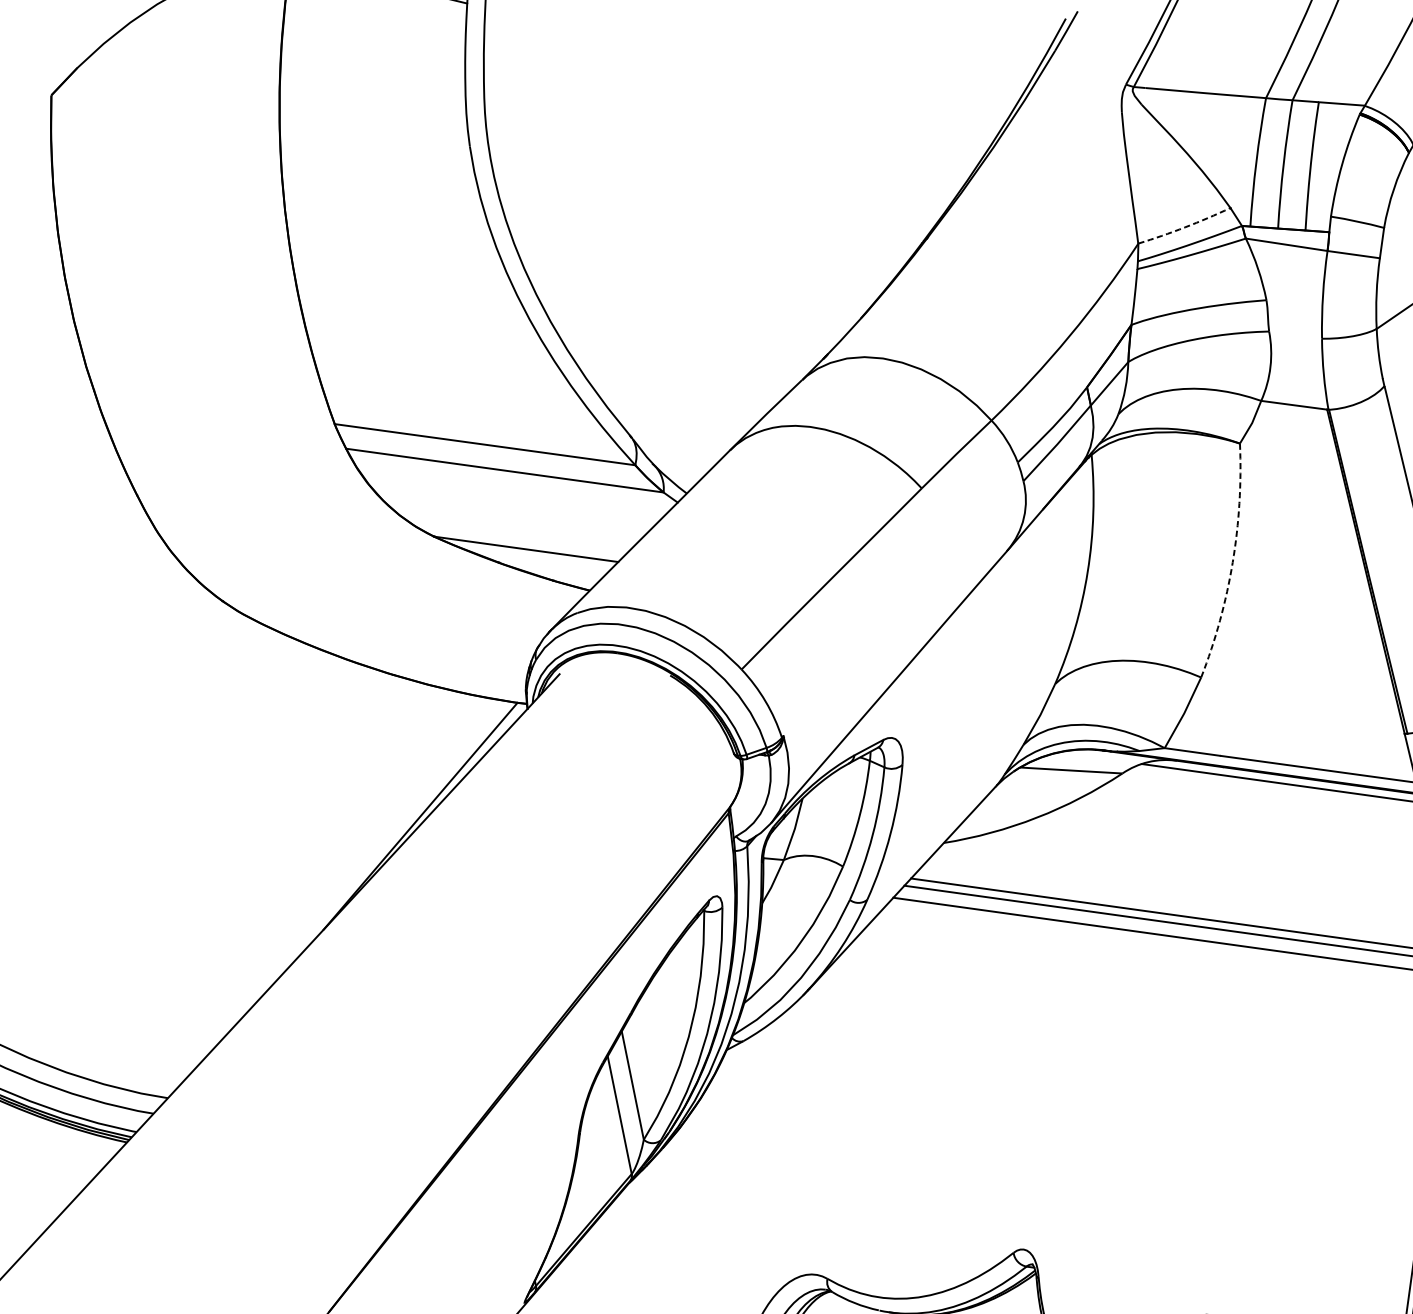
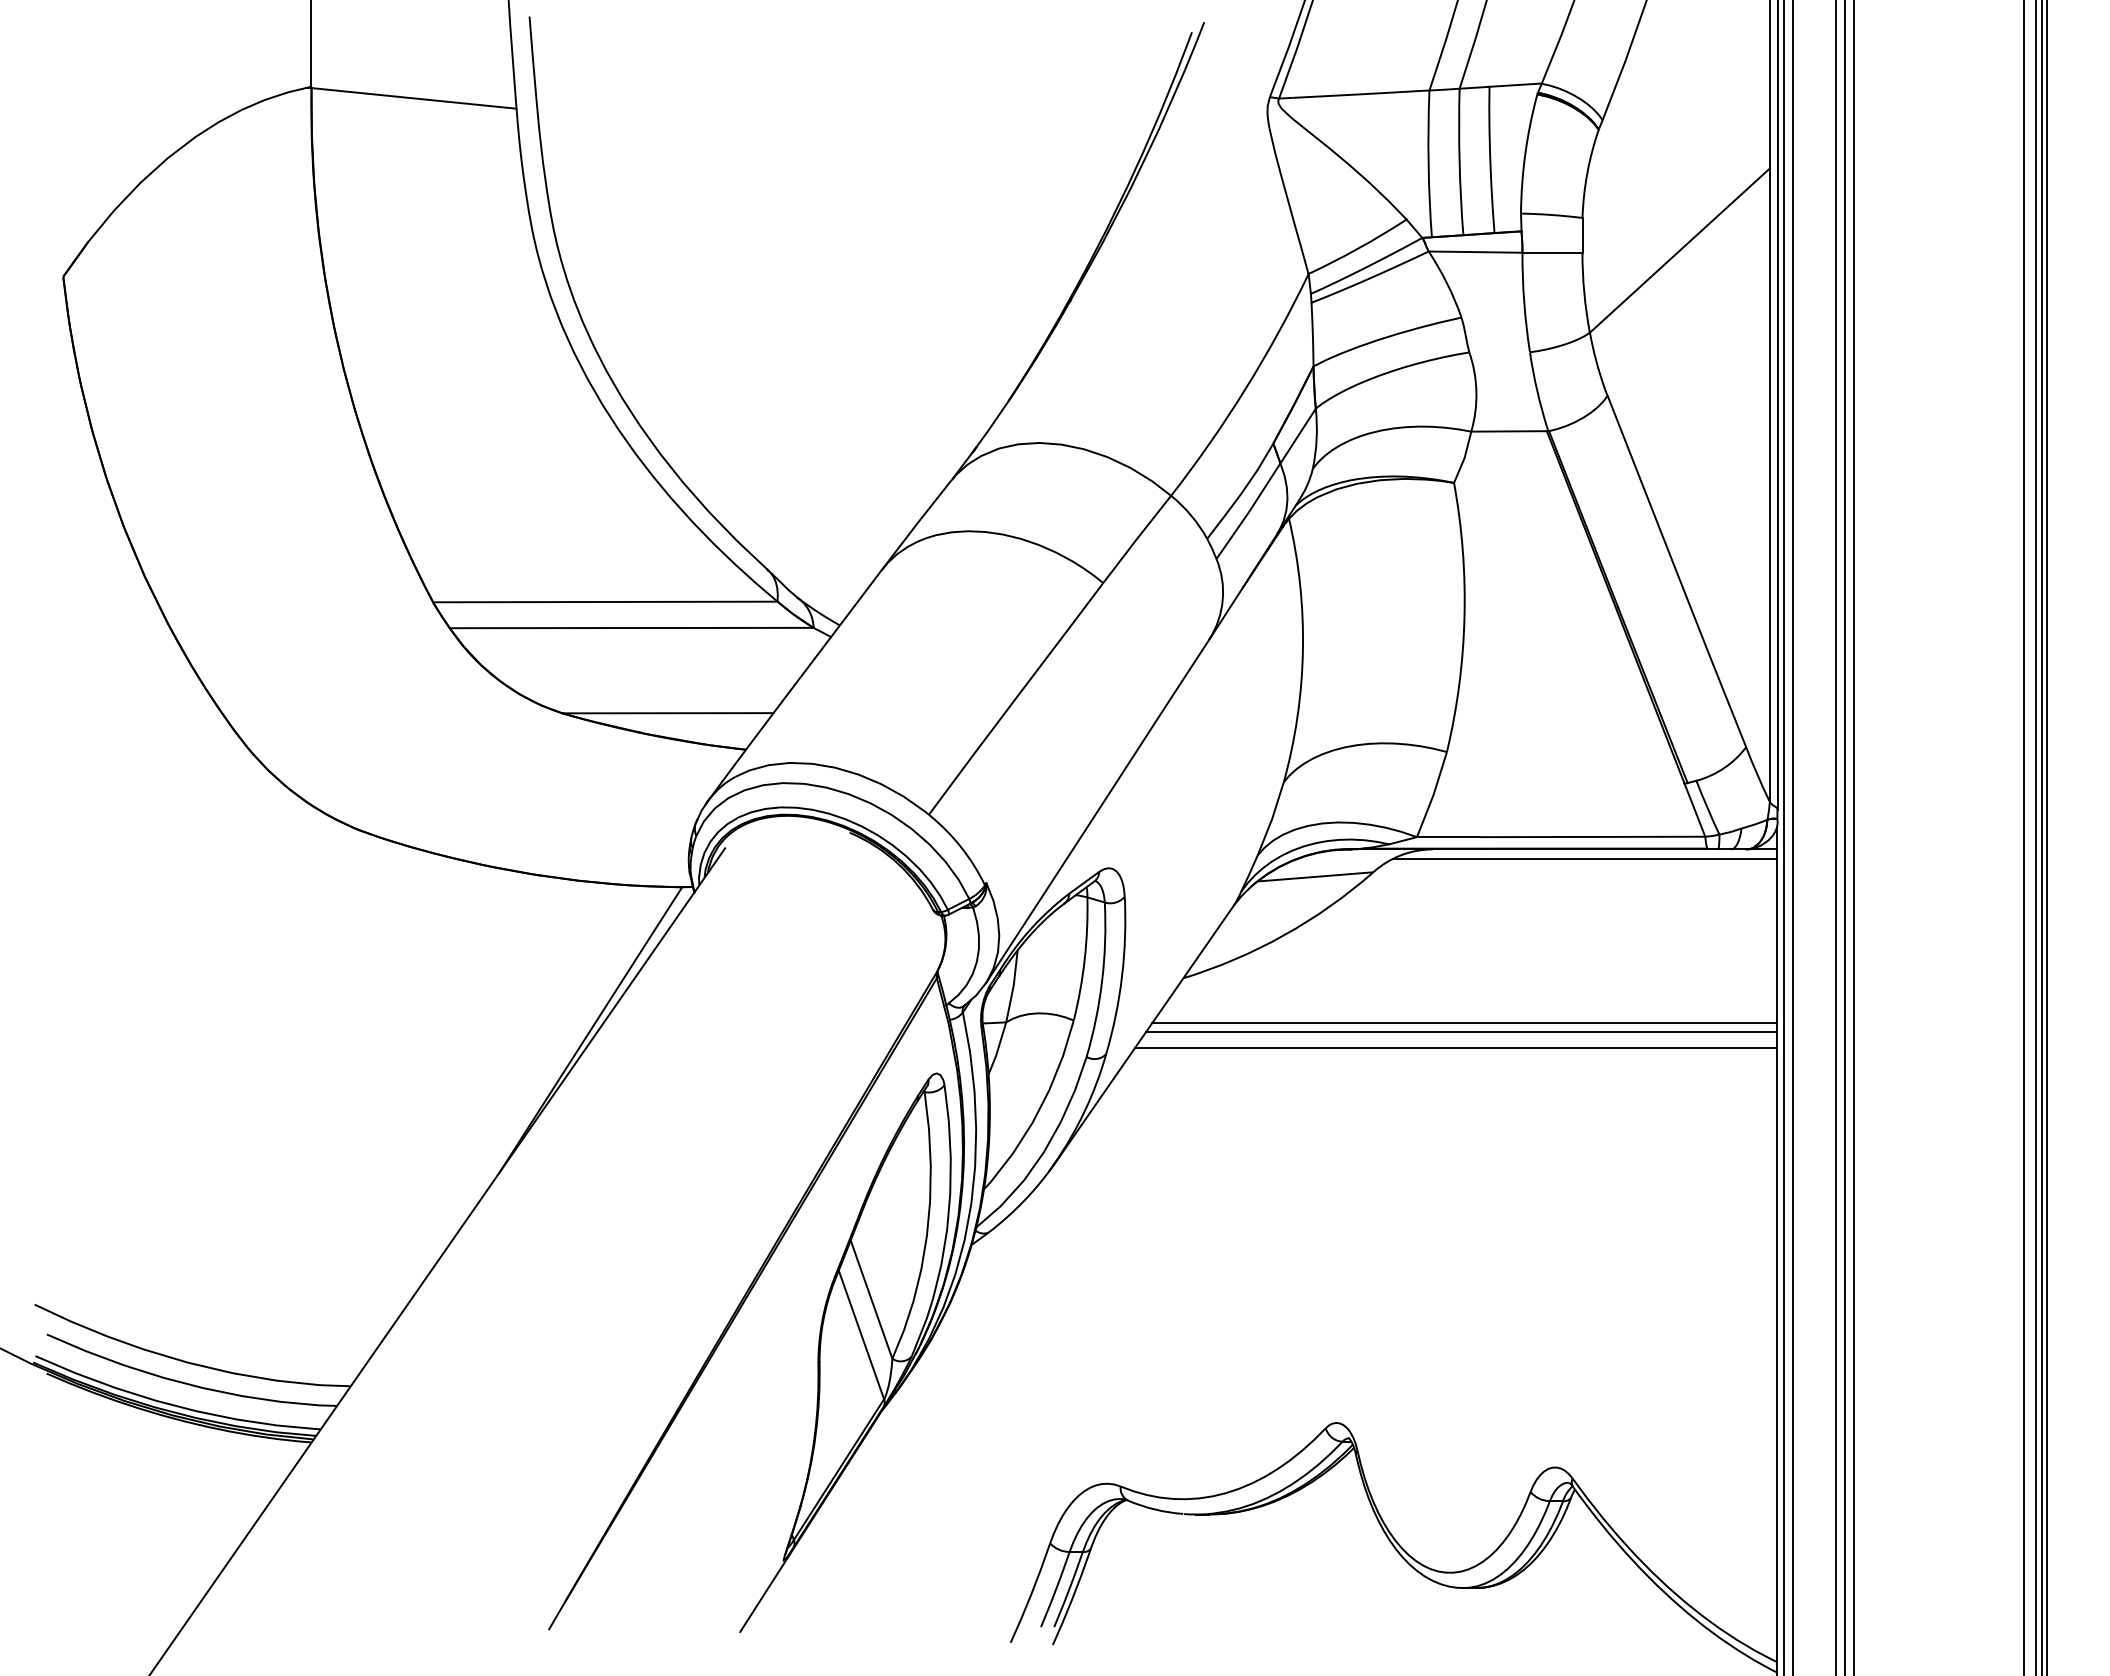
arc: (1184, 227) -> (1358, 248), dashed -> solid
arc: (1232, 562) -> (1464, 617), dashed -> solid

